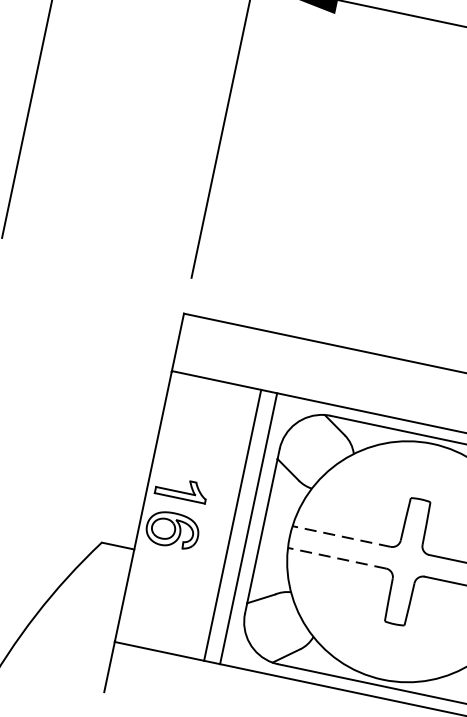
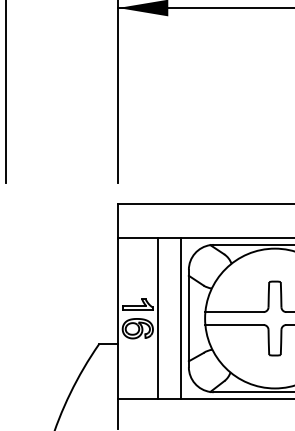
line: (233, 524) -> (158, 318), moved
line: (341, 537) -> (234, 312), dashed -> solid
line: (337, 557) -> (234, 324), dashed -> solid

